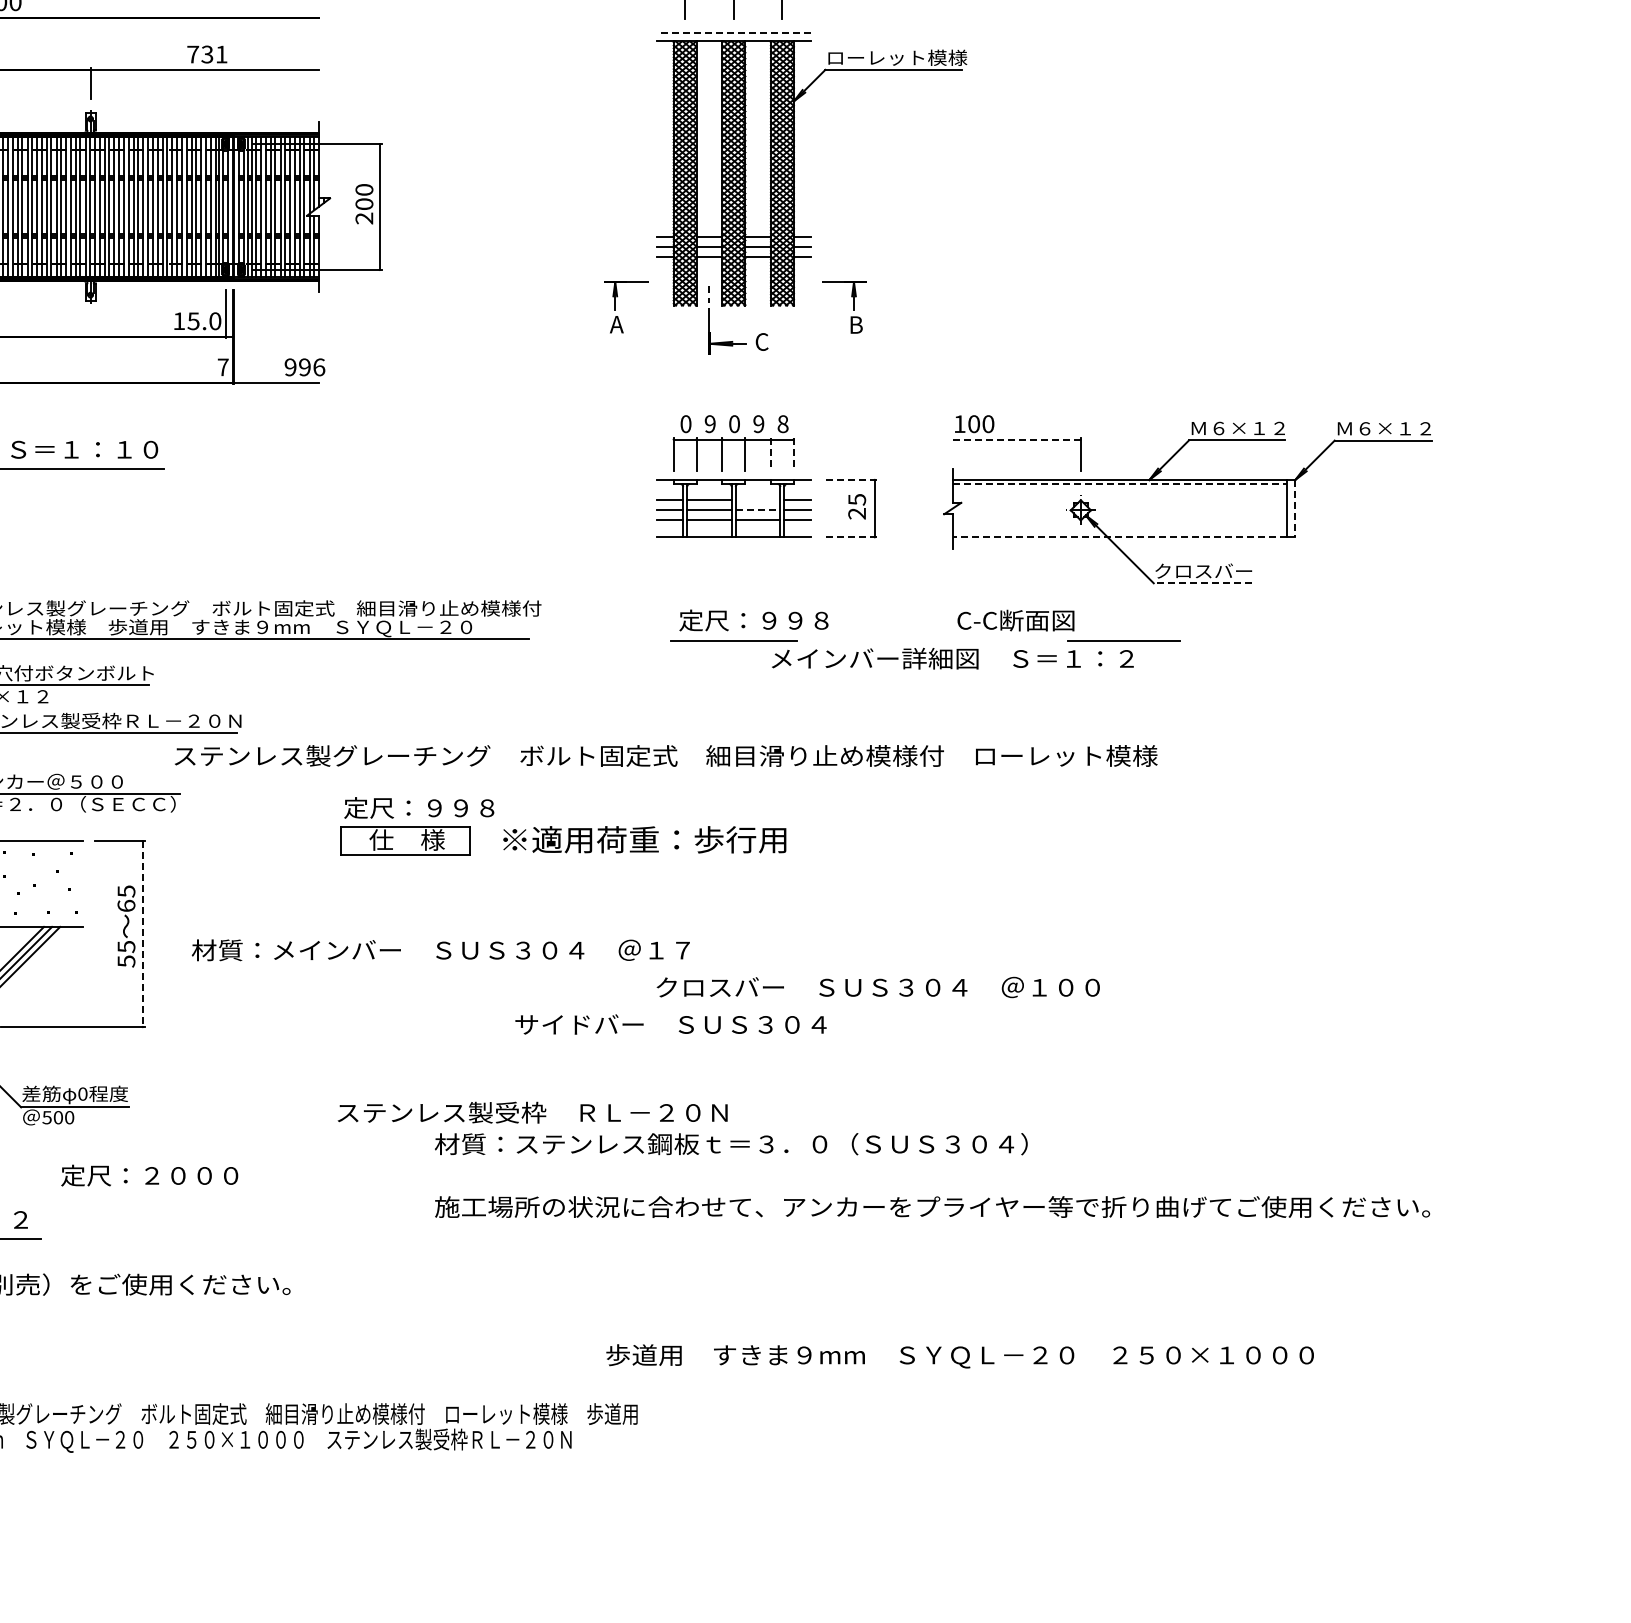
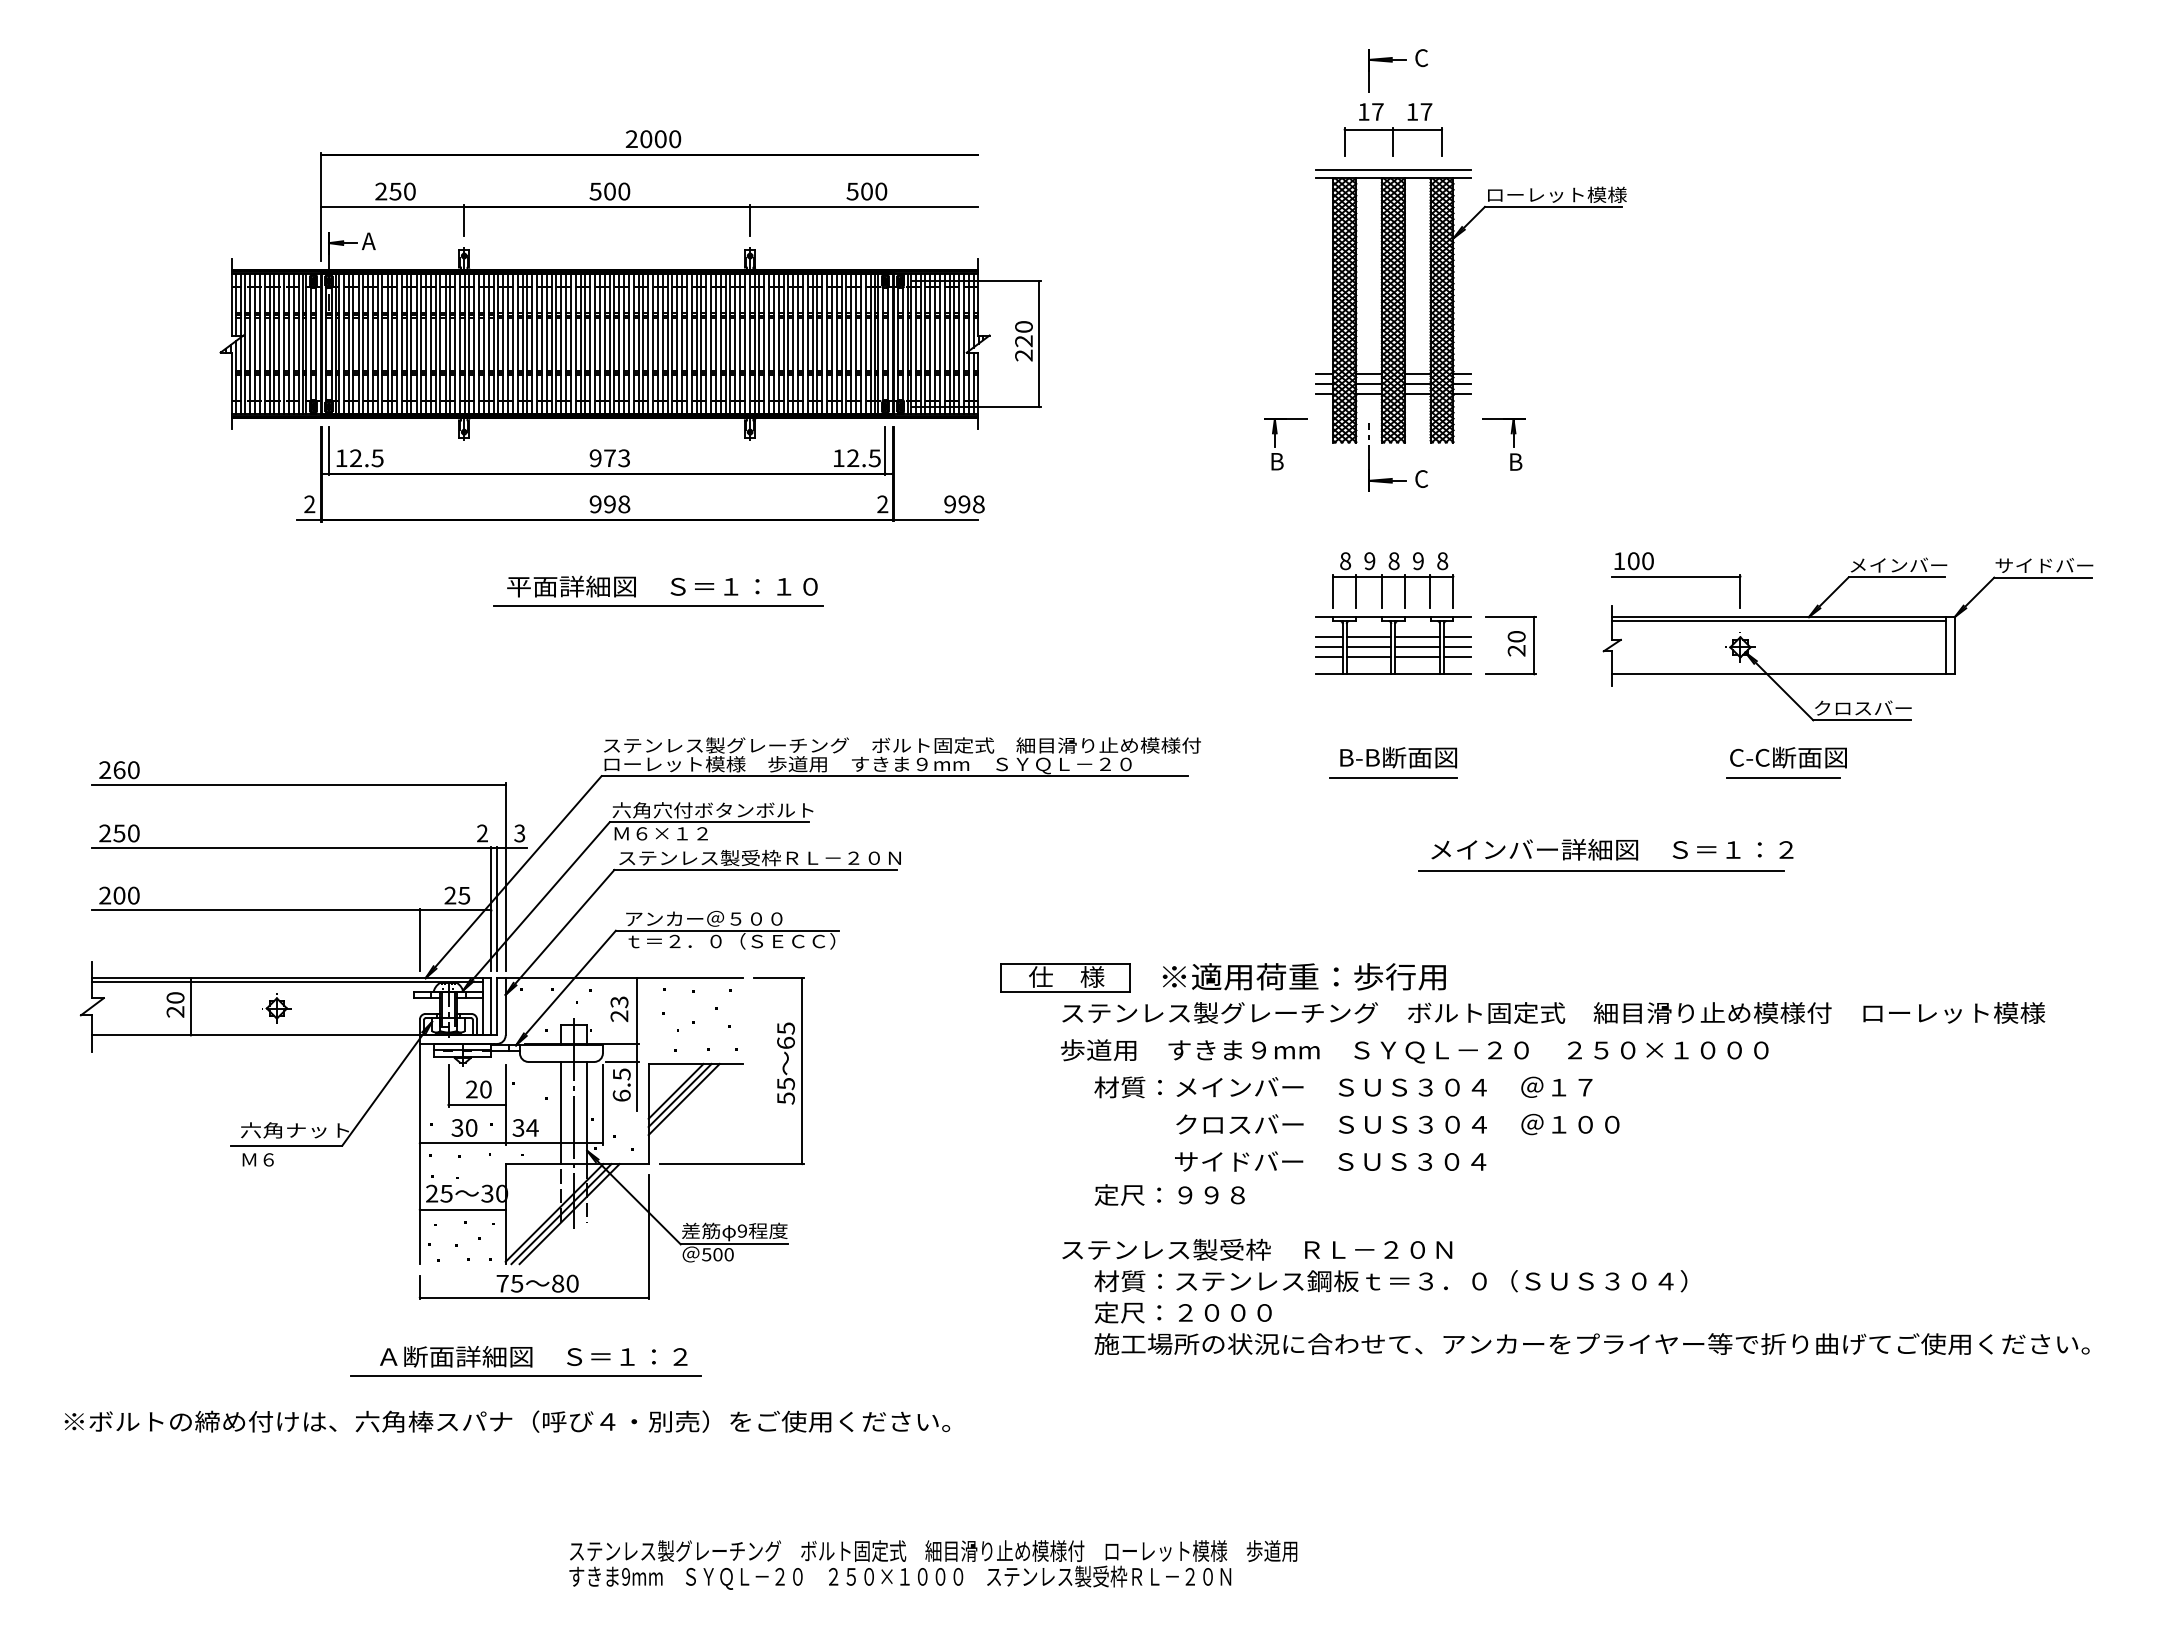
line: (732, 32) -> (1392, 169), dashed -> solid
text: (206, 54) -> (866, 191), 731 -> 500
text: (363, 204) -> (1023, 341), 200 -> 220
text: (203, 321) -> (863, 458), 15.0 -> 12.5
text: (616, 324) -> (1276, 461), A -> B
text: (222, 367) -> (882, 504), 7 -> 2
text: (318, 367) -> (978, 504), 996 -> 998
text: (733, 423) -> (1393, 560), 0 -> 8
text: (685, 424) -> (1345, 561), 0 -> 8
text: (1238, 427) -> (1898, 564), Ｍ６×１２ -> メインバー
text: (1384, 428) -> (2044, 565), Ｍ６×１２ -> サイドバー
line: (1016, 439) -> (1676, 576), dashed -> solid
line: (770, 454) -> (1430, 591), dashed -> solid
line: (793, 454) -> (1453, 591), dashed -> solid
line: (850, 480) -> (1510, 617), dashed -> solid
line: (1119, 484) -> (1779, 621), dashed -> solid
text: (856, 499) -> (1516, 636), 25 -> 20
line: (757, 500) -> (1417, 637), added
line: (1294, 508) -> (1954, 645), dashed -> solid
line: (758, 510) -> (1418, 647), dashed -> solid
line: (850, 537) -> (1510, 674), dashed -> solid
line: (1119, 537) -> (1779, 674), dashed -> solid
line: (1202, 583) -> (1862, 720), dashed -> solid
text: (752, 620) -> (1412, 757), 定尺：９９８ -> B-B断面図
text: (1015, 620) -> (1788, 757), moved
text: (952, 658) -> (1612, 849), moved
line: (941, 733) -> (1601, 870), added
text: (665, 755) -> (1553, 1012), moved
text: (418, 807) -> (1169, 1194), moved
line: (142, 934) -> (802, 1071), dashed -> solid
text: (440, 950) -> (1343, 1087), moved
text: (877, 987) -> (1397, 1124), moved
text: (82, 1093) -> (742, 1230), 0 -> 9
text: (532, 1112) -> (1257, 1249), moved
text: (148, 1175) -> (1182, 1312), moved
text: (959, 1356) -> (1414, 1051), moved

